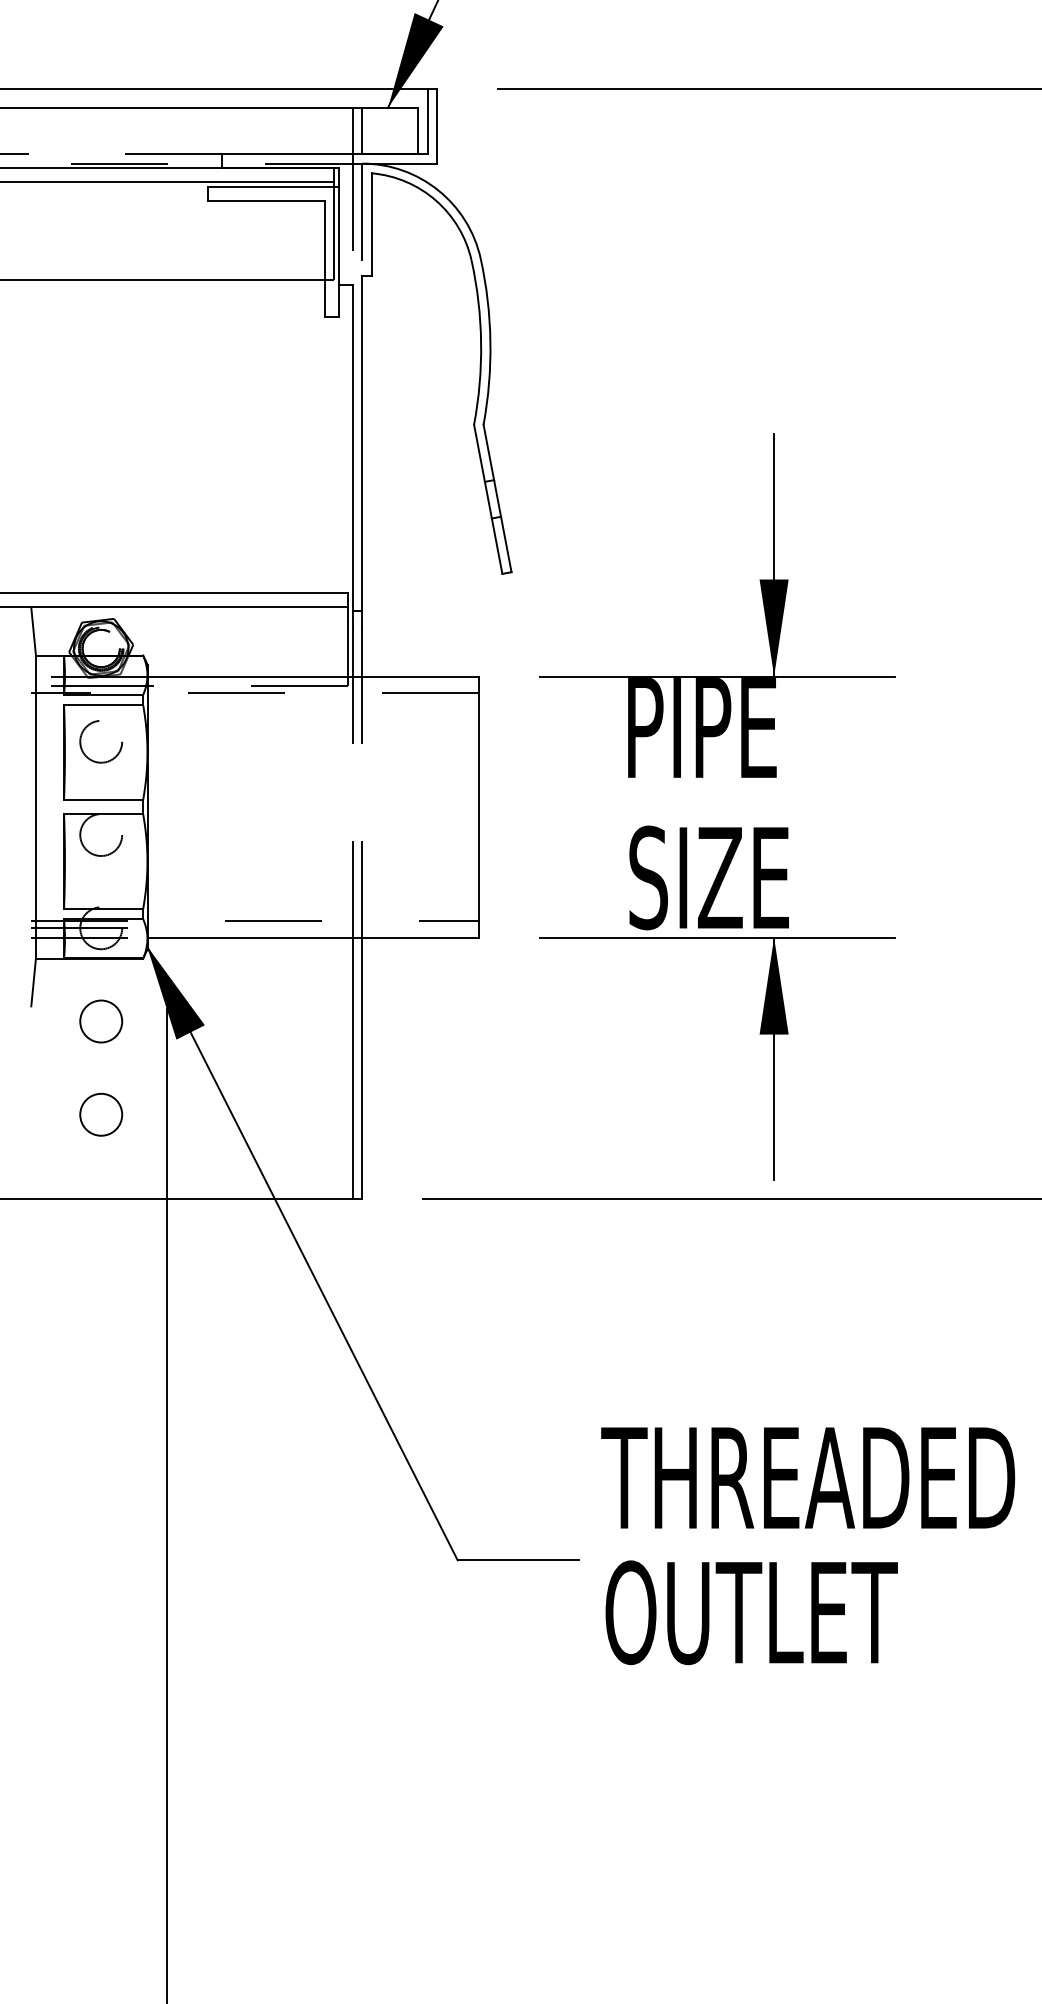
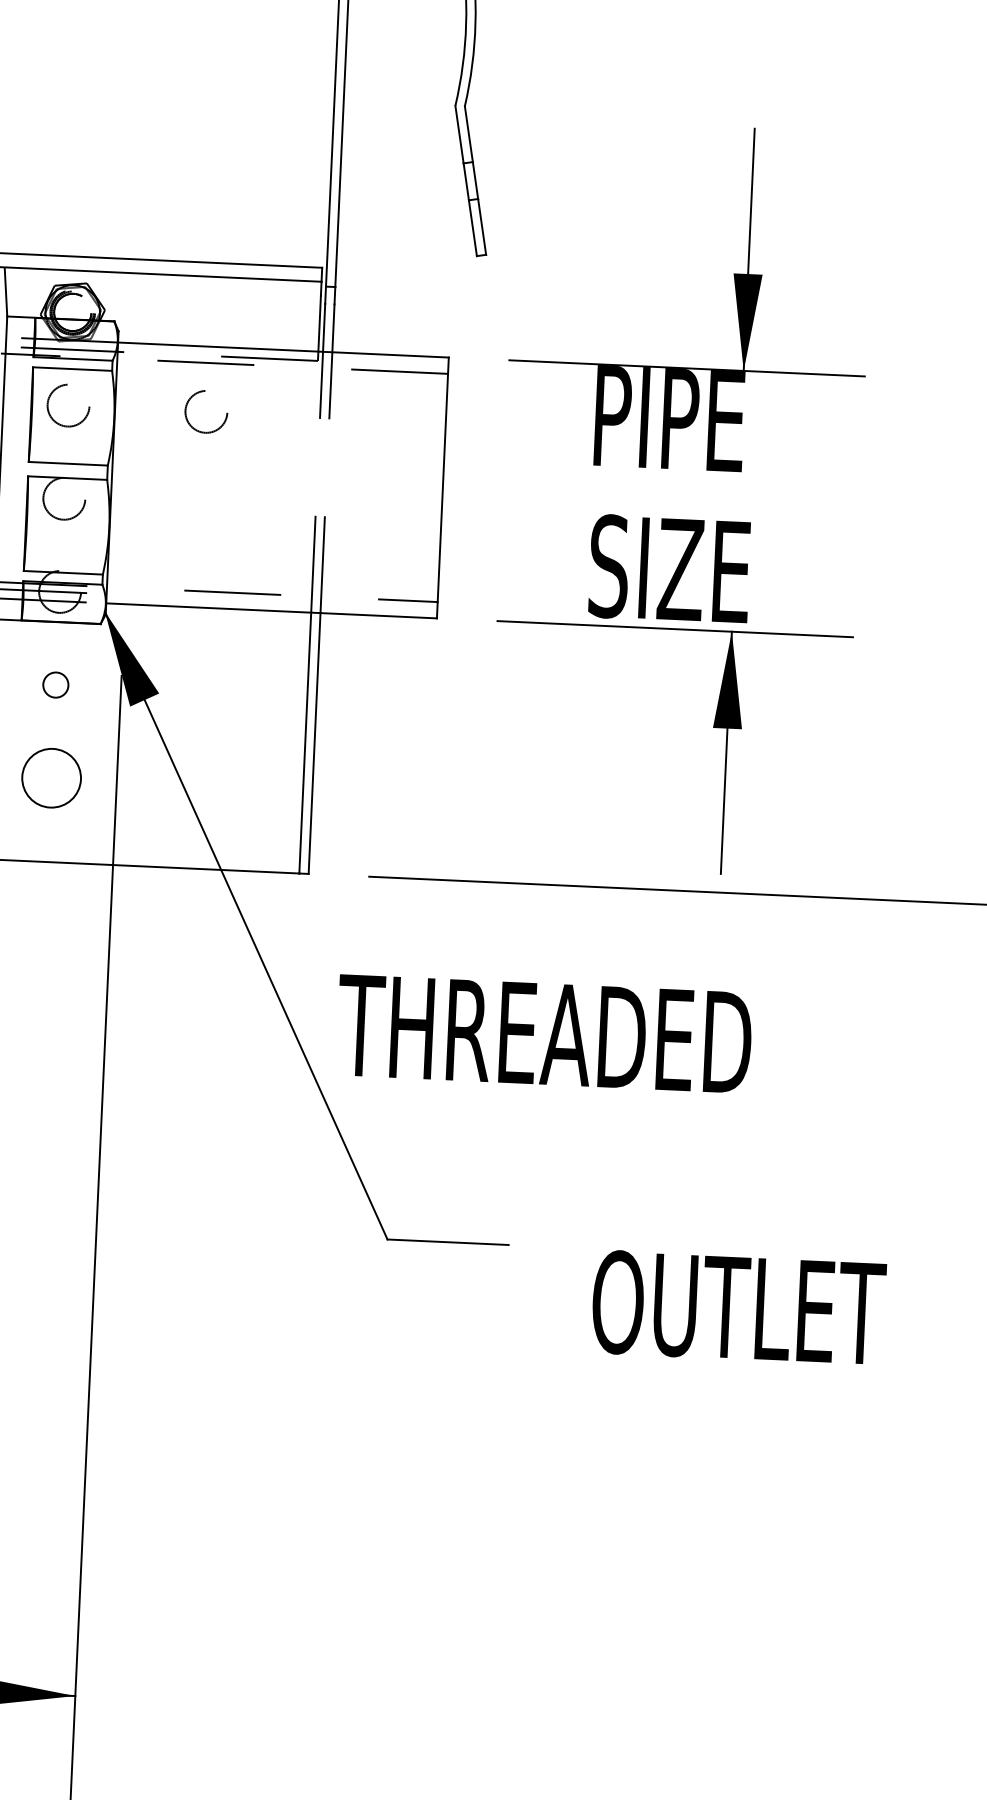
circle: (239, 741) -> (206, 411), added
circle: (101, 1021) -> (56, 685), size x0.6
circle: (101, 1114) -> (51, 777), size x1.4
text: (808, 1477) -> (544, 1033), moved
text: (751, 1612) -> (738, 1307), moved

